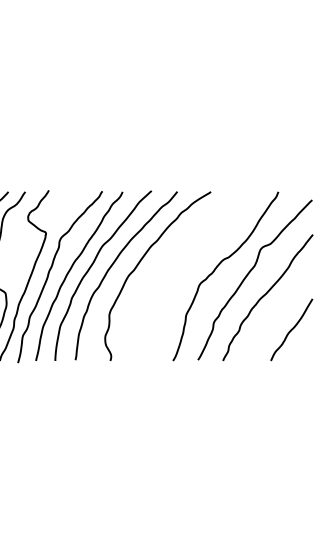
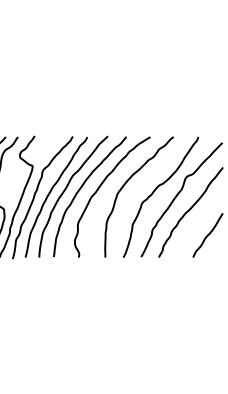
curve: (174, 261) -> (124, 186), added

